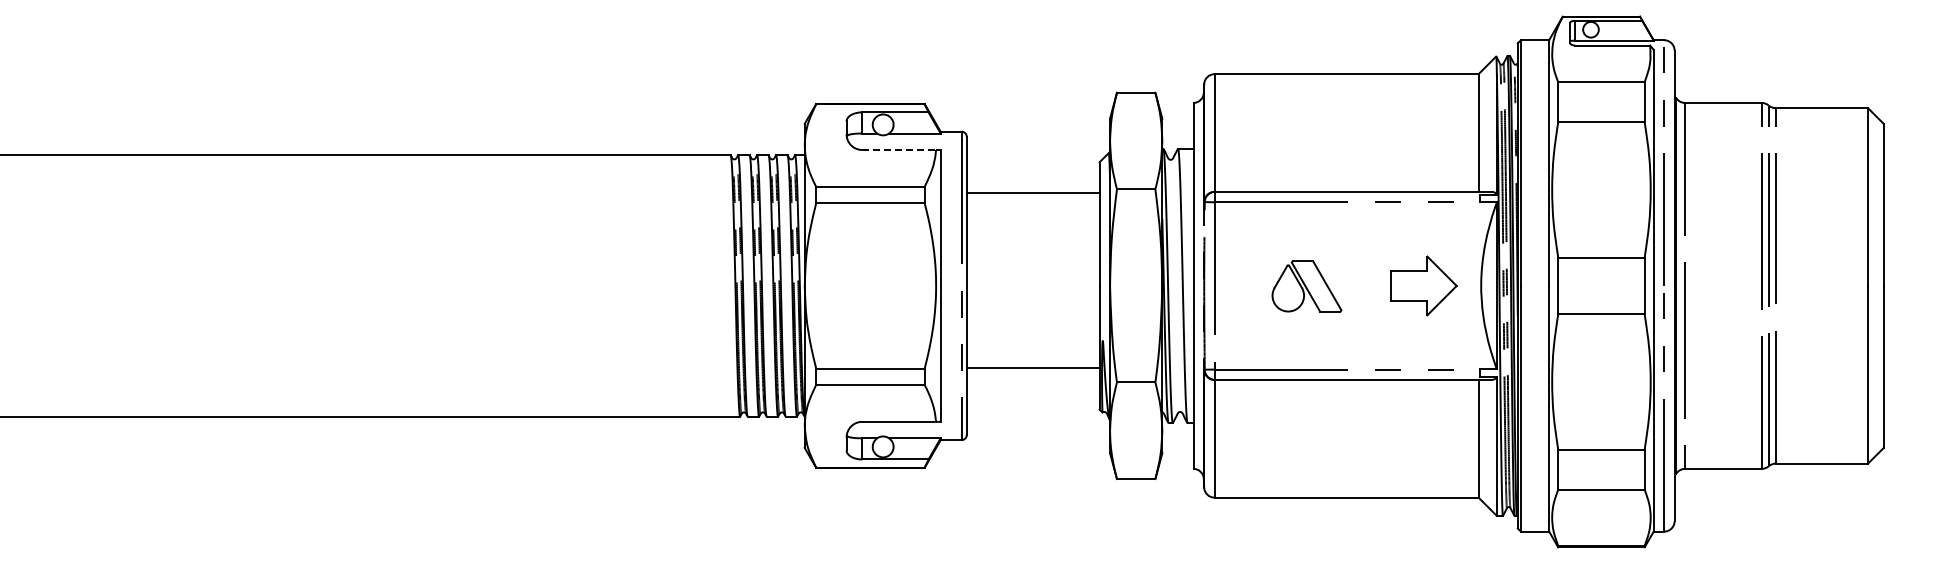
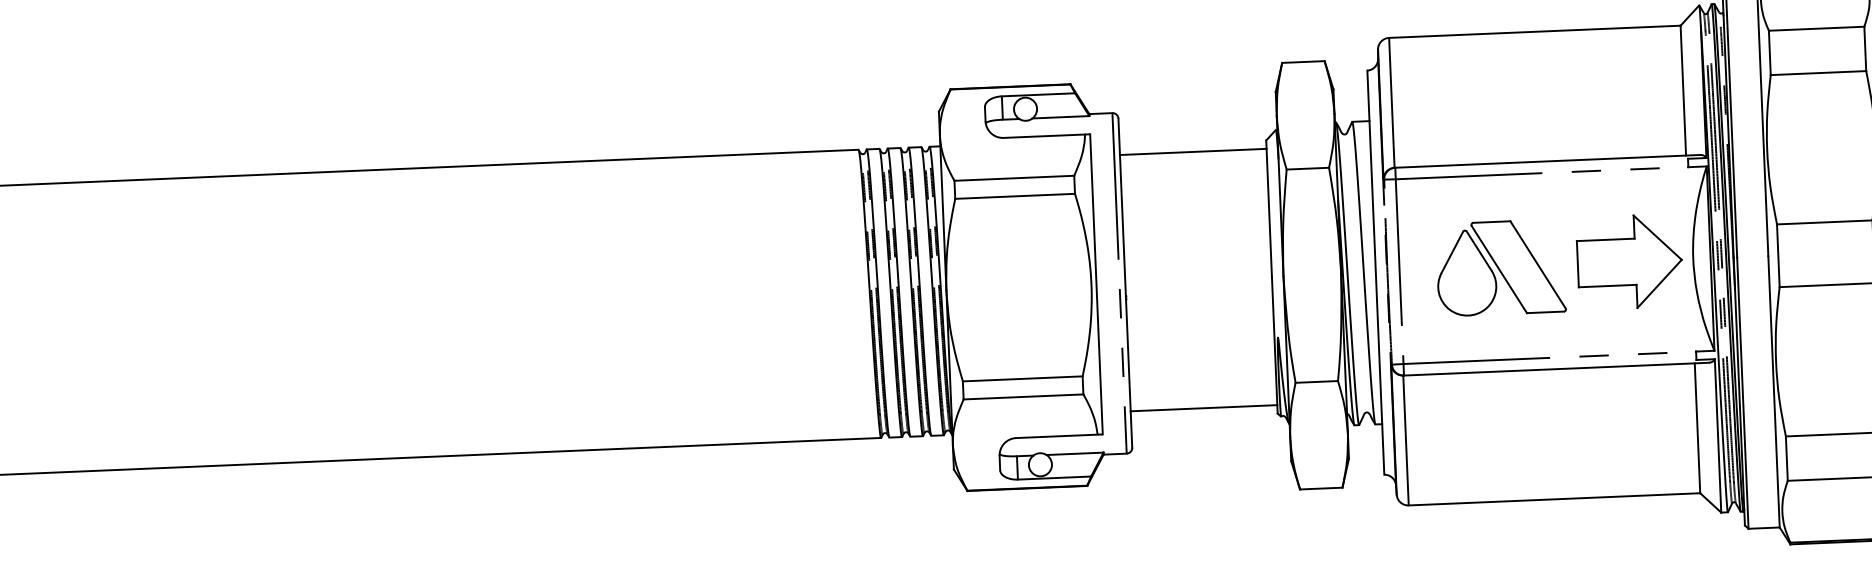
line: (899, 150) -> (1044, 136), dashed -> solid
line: (1032, 192) -> (1192, 151), moved
part: (1423, 285) -> (1629, 261), size x1.43
part: (1306, 286) -> (1500, 268), size x1.67
line: (1032, 367) -> (1203, 407), moved

